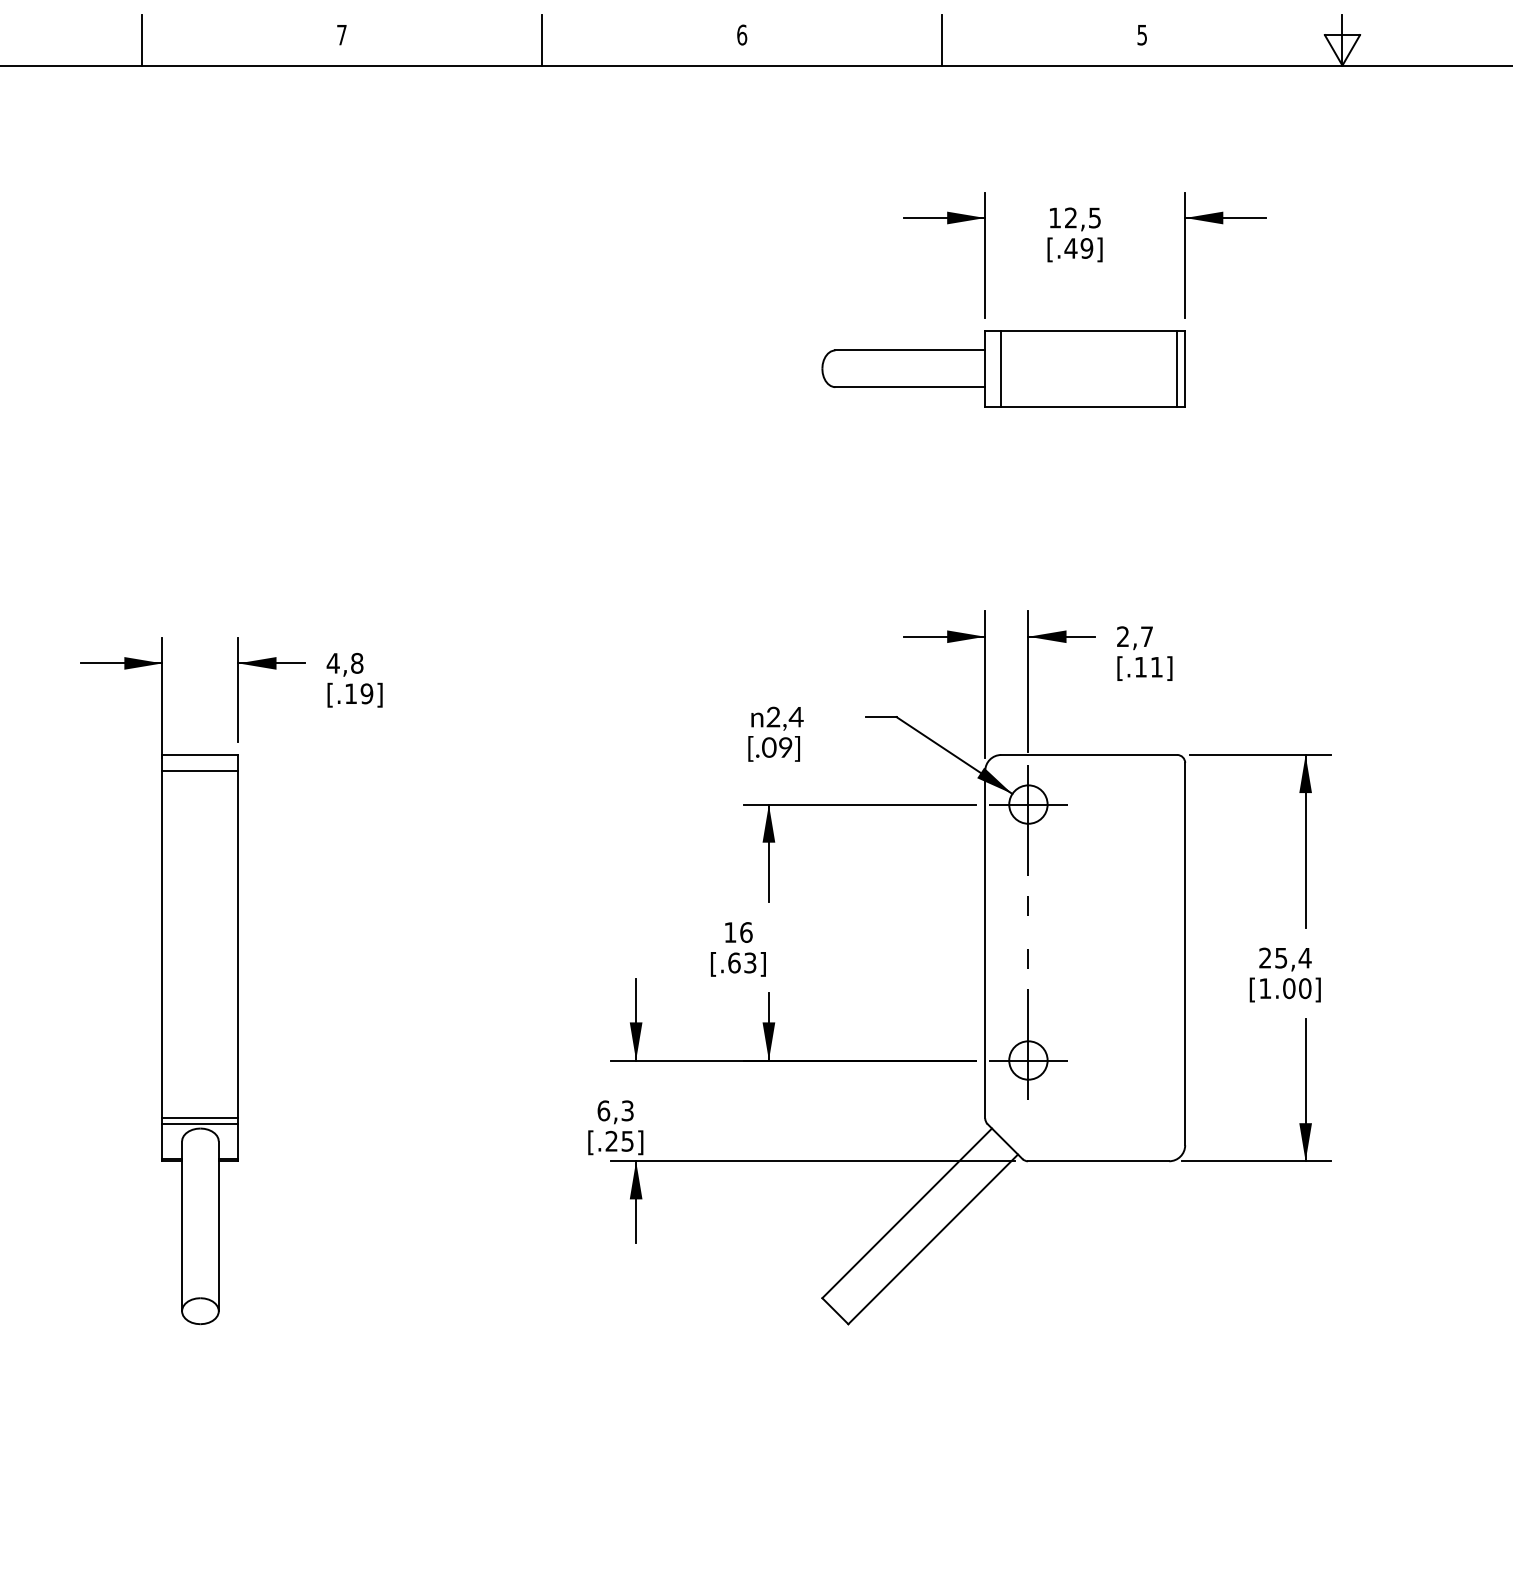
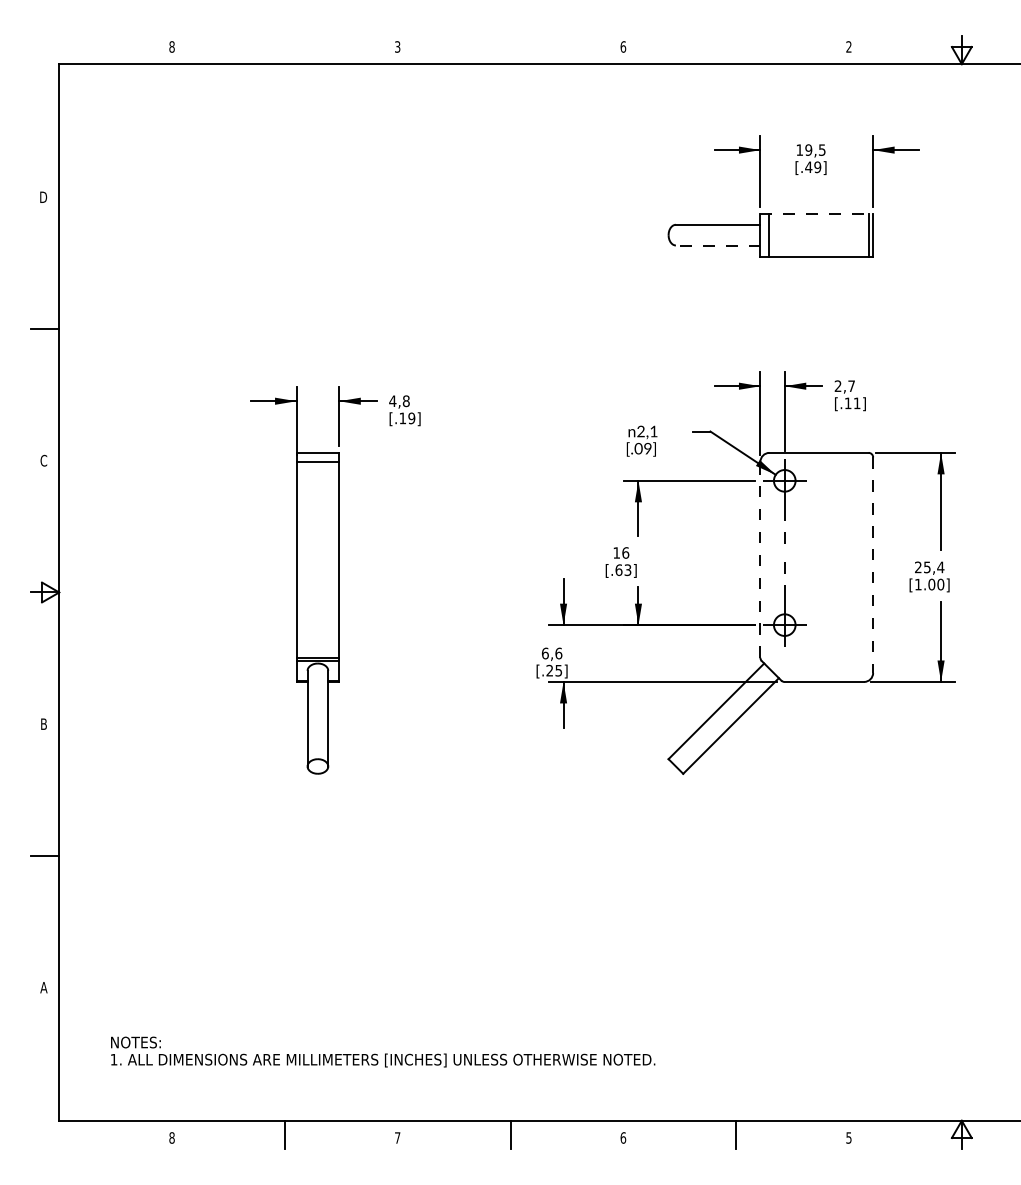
text: (341, 34) -> (397, 46), 7 -> 3
text: (1141, 34) -> (848, 46), 5 -> 2
line: (141, 39) -> (284, 49), removed
line: (541, 39) -> (510, 49), removed
line: (942, 39) -> (736, 49), removed
text: (1070, 216) -> (808, 149), 12,5 -> 19,5
line: (1086, 330) -> (817, 213), solid -> dashed
line: (909, 387) -> (717, 245), solid -> dashed
text: (795, 717) -> (653, 431), 2,4 -> 2,1
line: (985, 944) -> (760, 559), solid -> dashed
line: (1185, 954) -> (873, 565), solid -> dashed
text: (627, 1110) -> (558, 653), 6,3 -> 6,6

